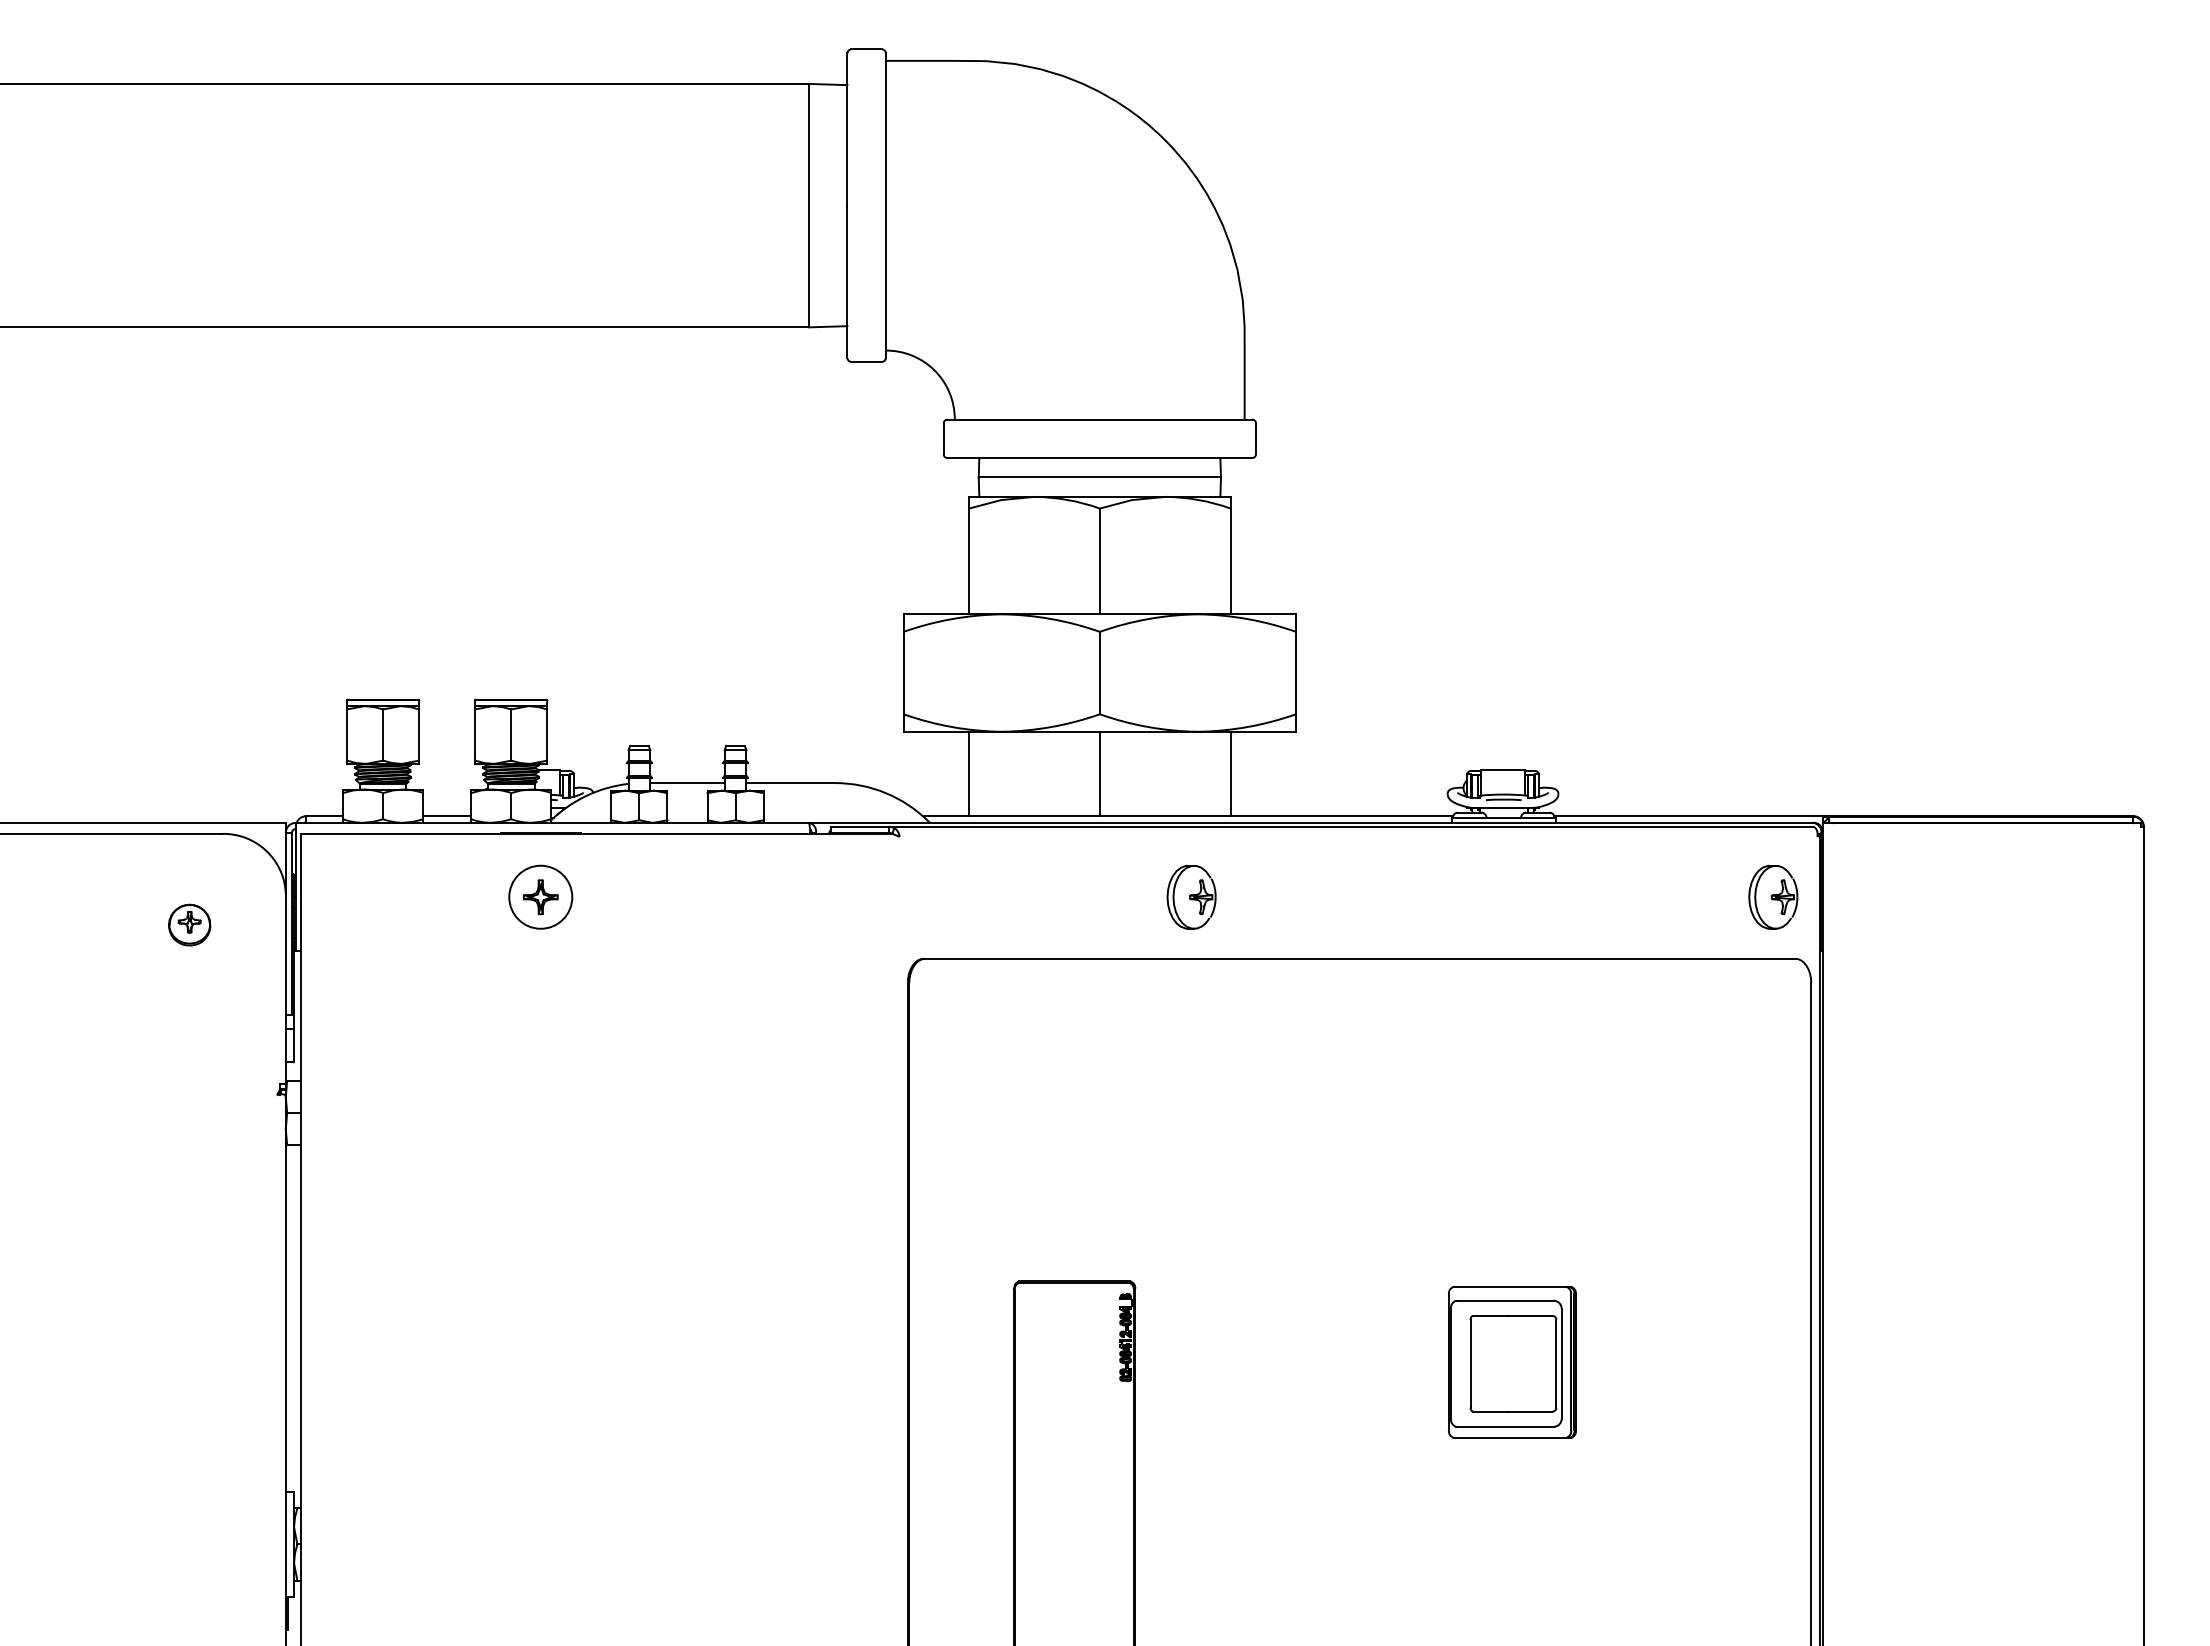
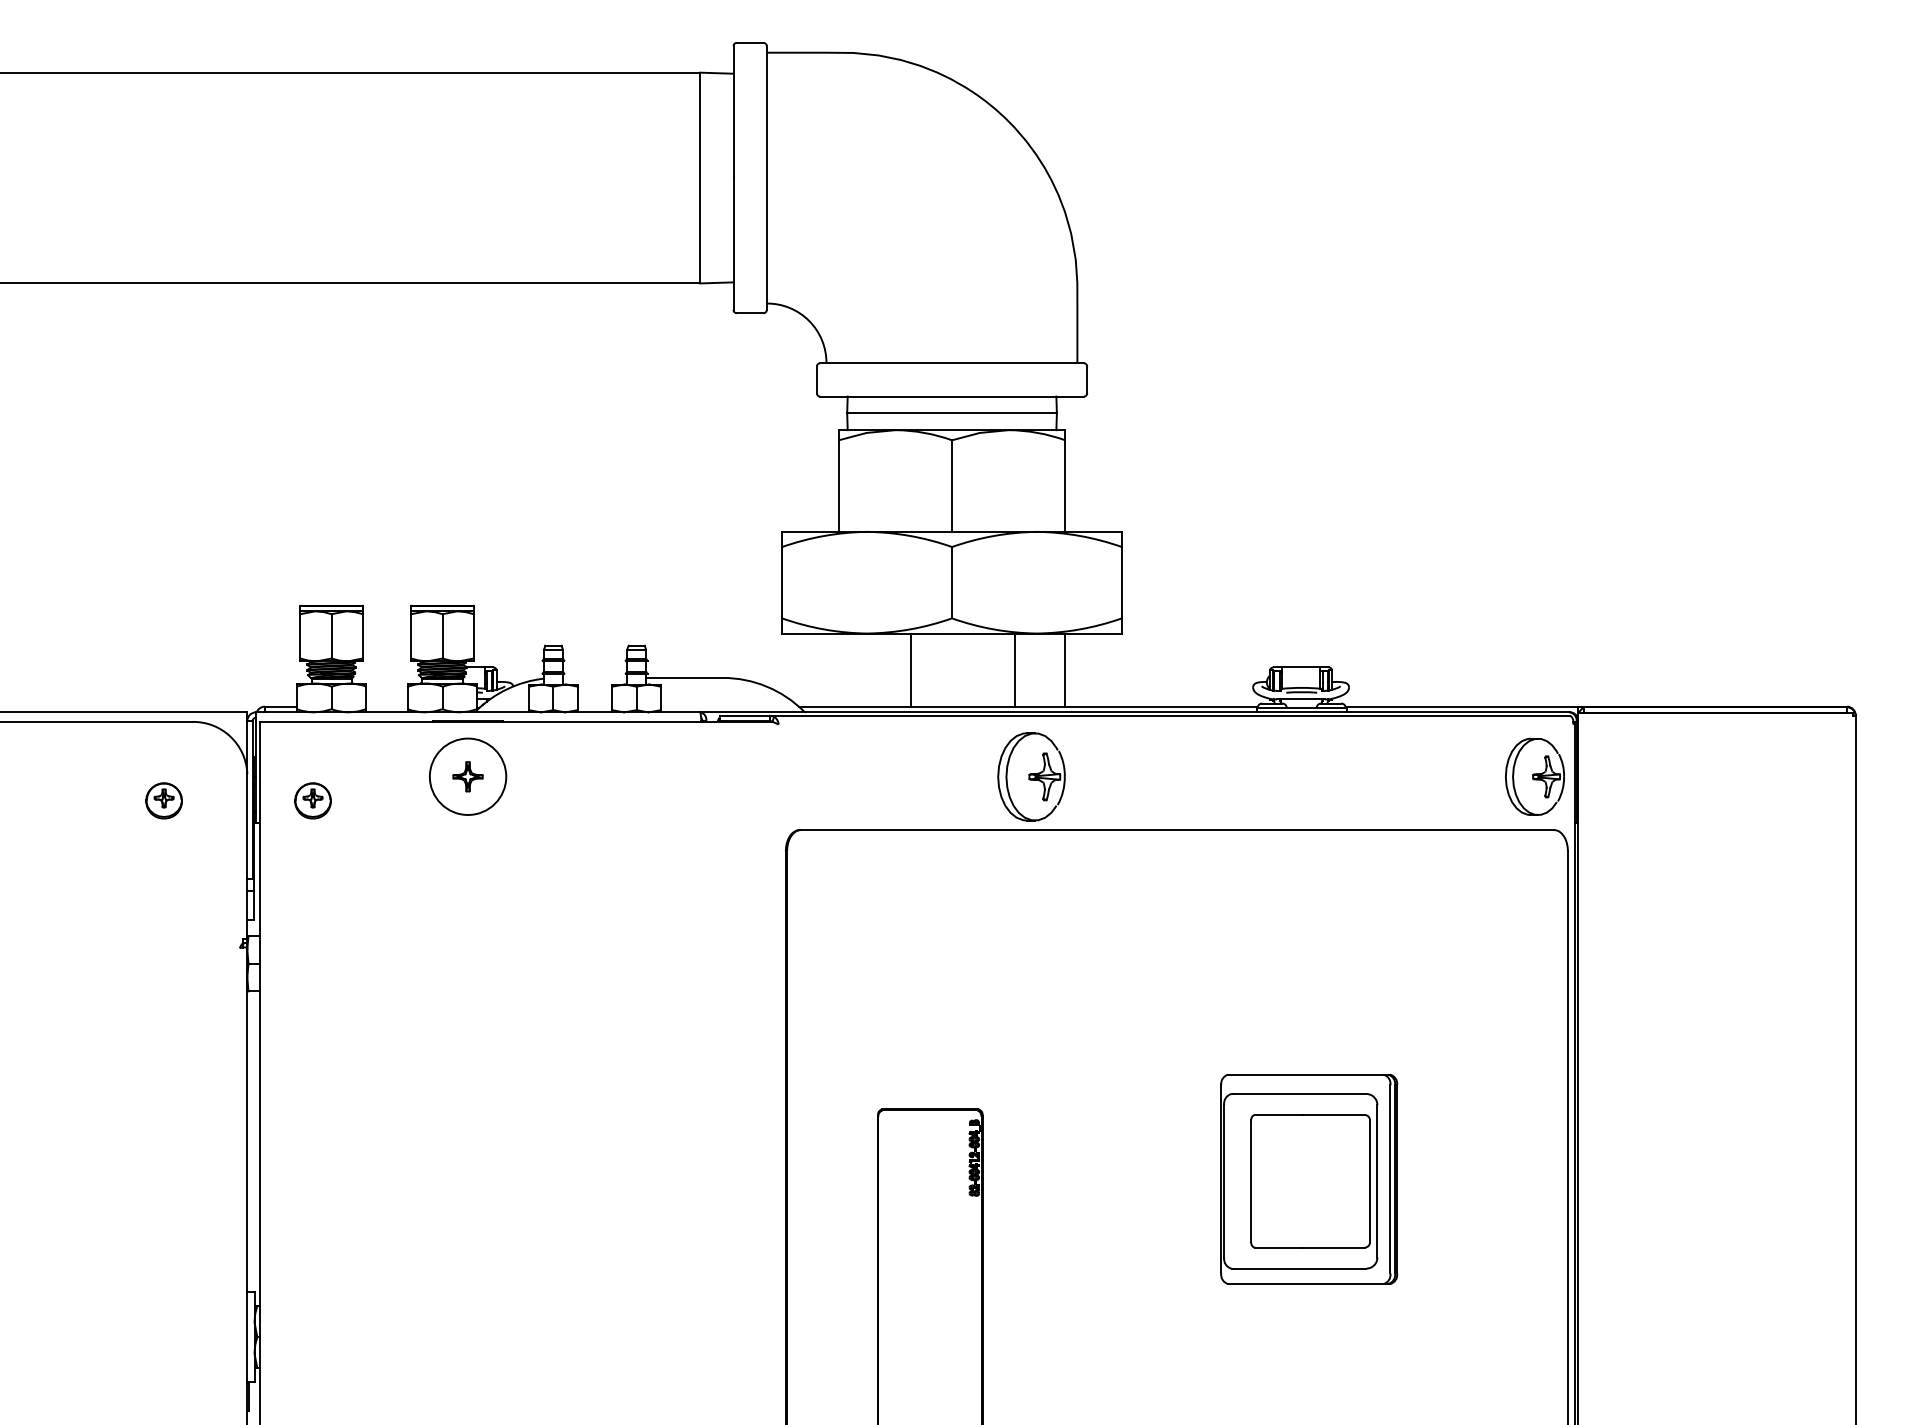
line: (969, 773) -> (911, 669), moved
line: (1099, 773) -> (1014, 669), moved
line: (687, 783) -> (595, 678), removed
line: (447, 816) -> (387, 706), removed
circle: (540, 896) -> (467, 776), size x1.4
part: (1191, 896) -> (1031, 776), size x1.6
part: (1773, 896) -> (1535, 776), size x1.4
part: (361, 924) -> (312, 800), added
part: (1512, 1362) -> (1309, 1179), size x1.6

